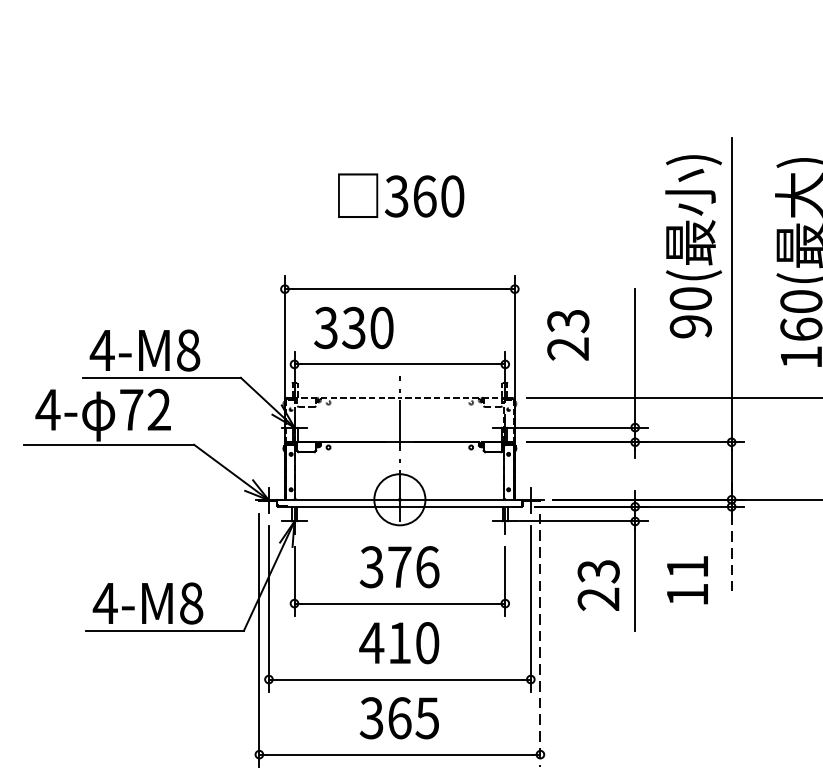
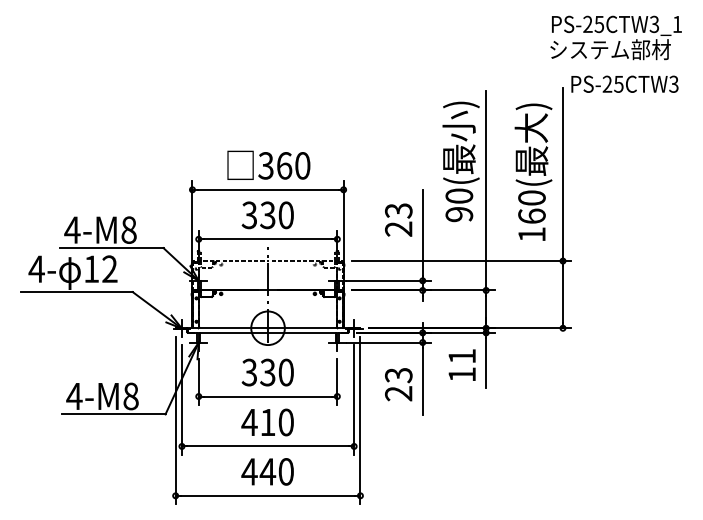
text: (400, 194) -> (268, 164), moved
text: (353, 328) -> (267, 215), moved
text: (567, 334) -> (398, 219), moved
text: (131, 408) -> (91, 268), 72 -> 12
line: (732, 553) -> (486, 363), dashed -> solid
text: (414, 567) -> (277, 372), 376 -> 330
text: (686, 579) -> (461, 364), moved
line: (540, 641) -> (360, 421), dashed -> solid
text: (399, 717) -> (267, 471), 365 -> 440

